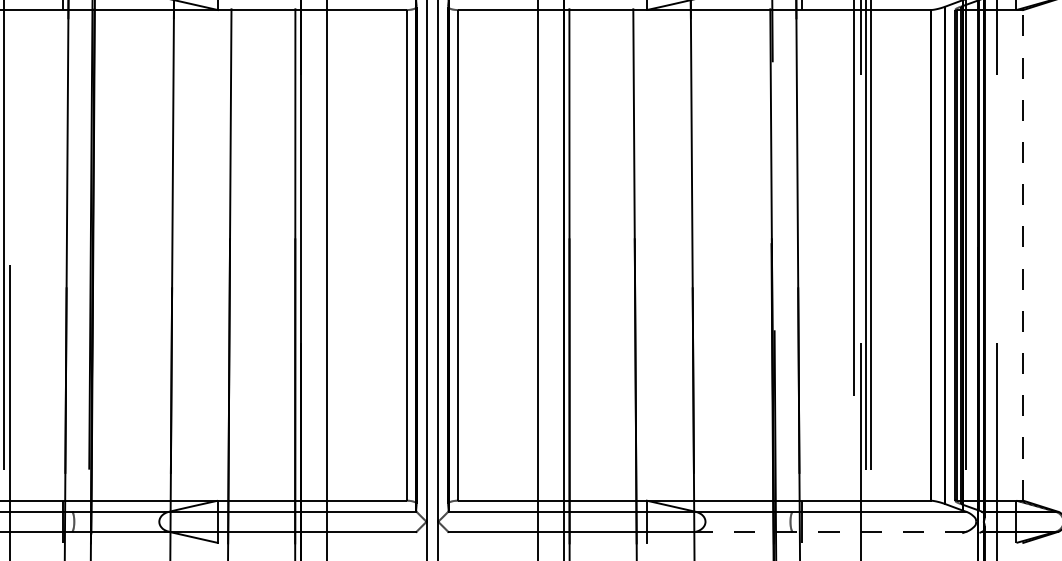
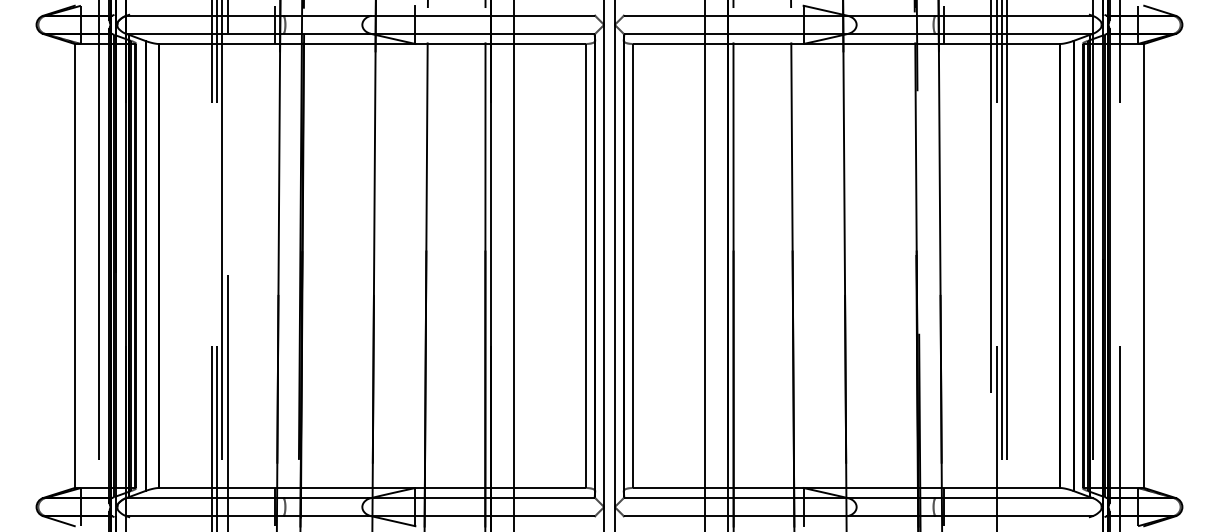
line: (1023, 254) -> (1144, 265), dashed -> solid
line: (830, 532) -> (969, 516), dashed -> solid

